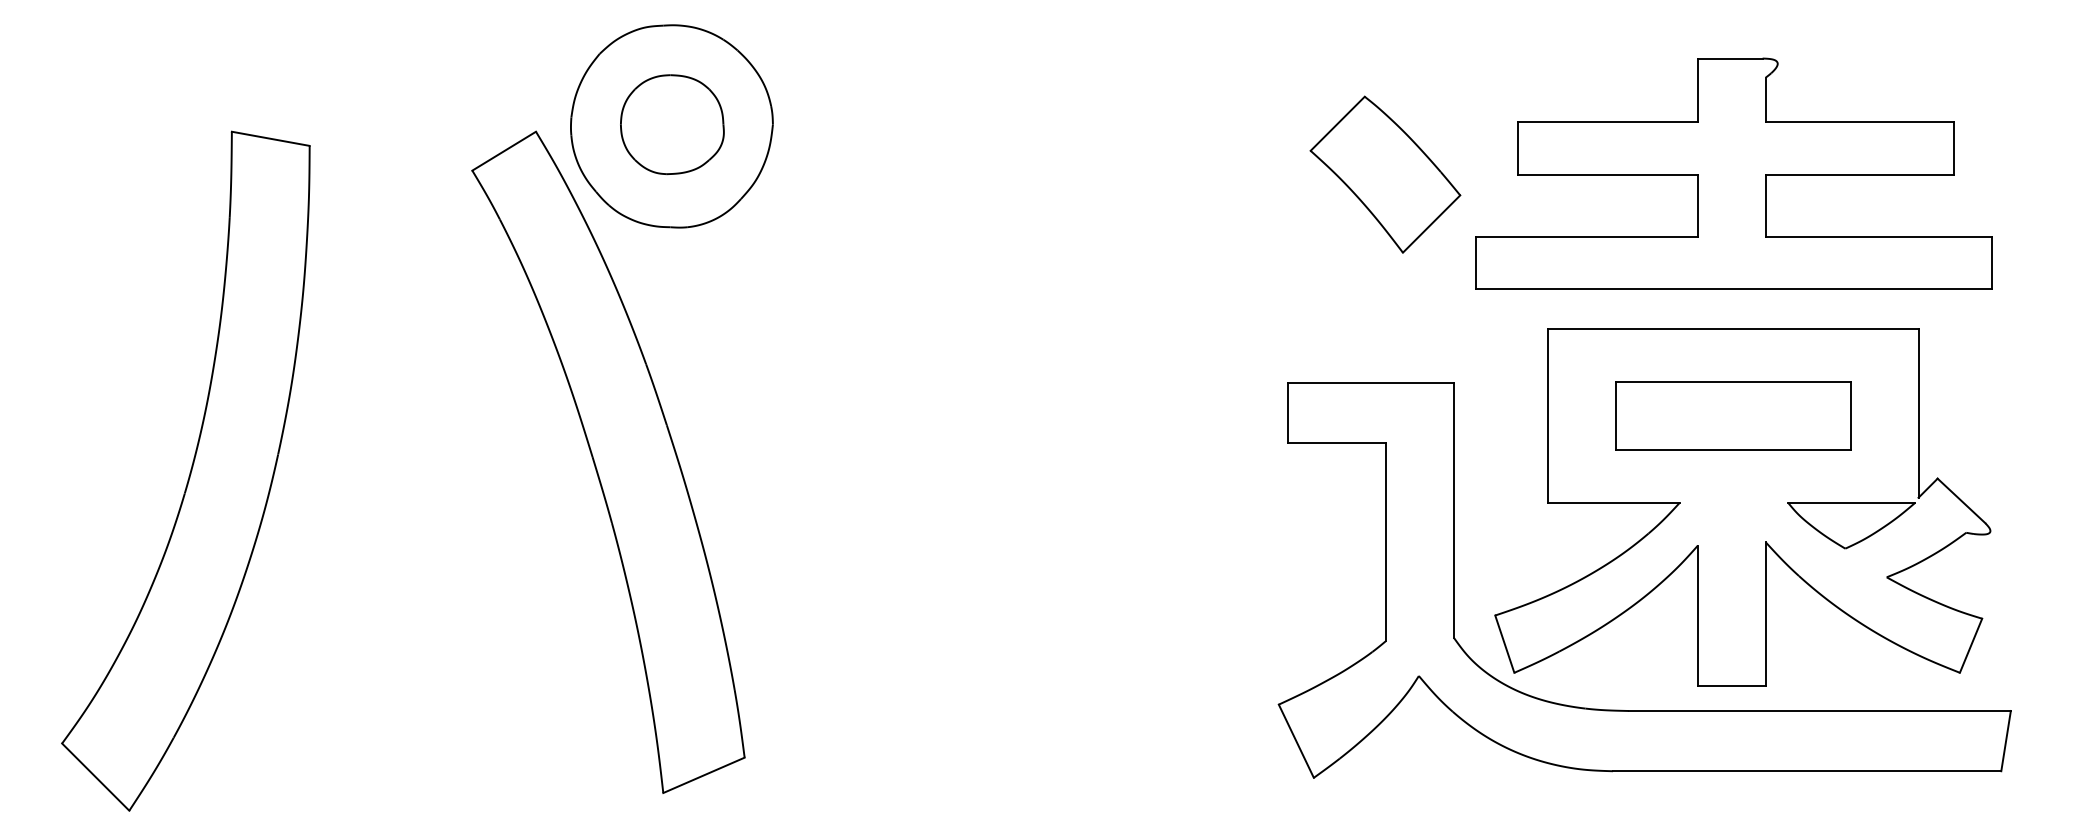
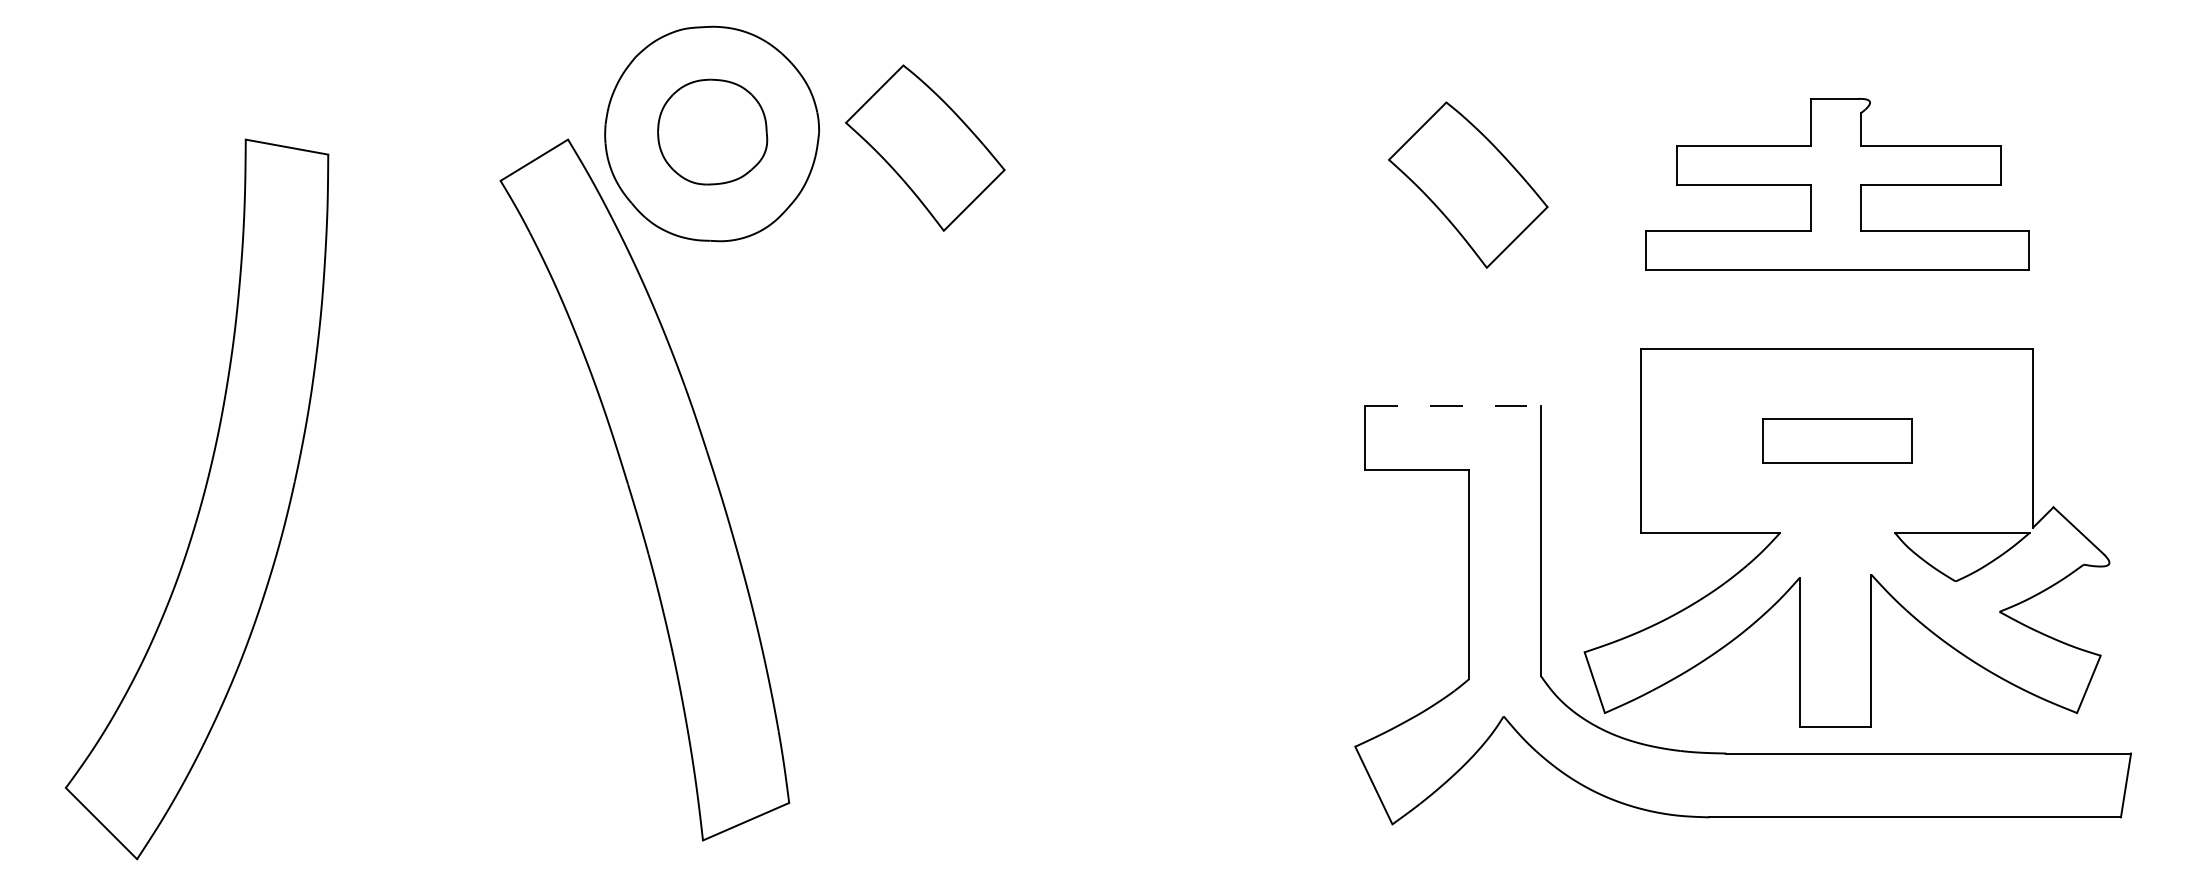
part: (873, 139) -> (925, 147), added
part: (1733, 174) -> (1837, 184), size x0.7
line: (1371, 383) -> (1453, 406), solid -> dashed
part: (1732, 415) -> (1836, 440), size x0.6

